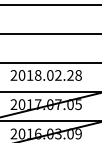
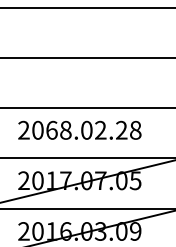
text: (30, 75) -> (52, 130), 2018.02.28 -> 2068.02.28

